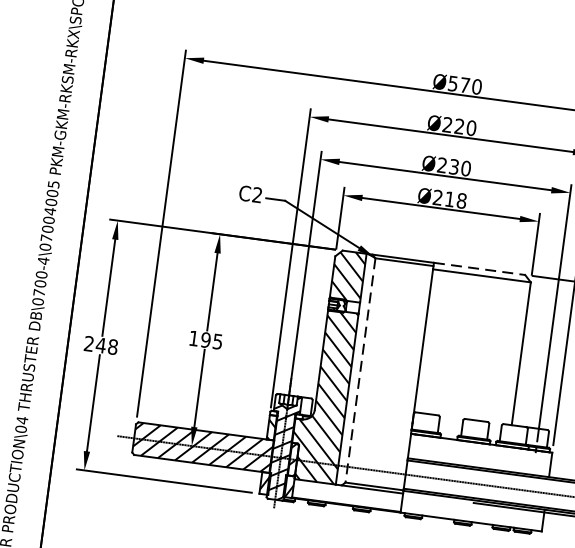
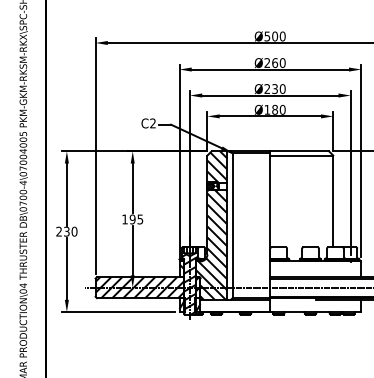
text: (465, 85) -> (275, 36), Ø570 -> Ø500
text: (460, 127) -> (275, 63), Ø220 -> Ø260
text: (449, 198) -> (274, 109), Ø218 -> Ø180
line: (480, 269) -> (300, 151), dashed -> solid
text: (106, 345) -> (70, 231), 248 -> 230
line: (361, 371) -> (233, 226), dashed -> solid

